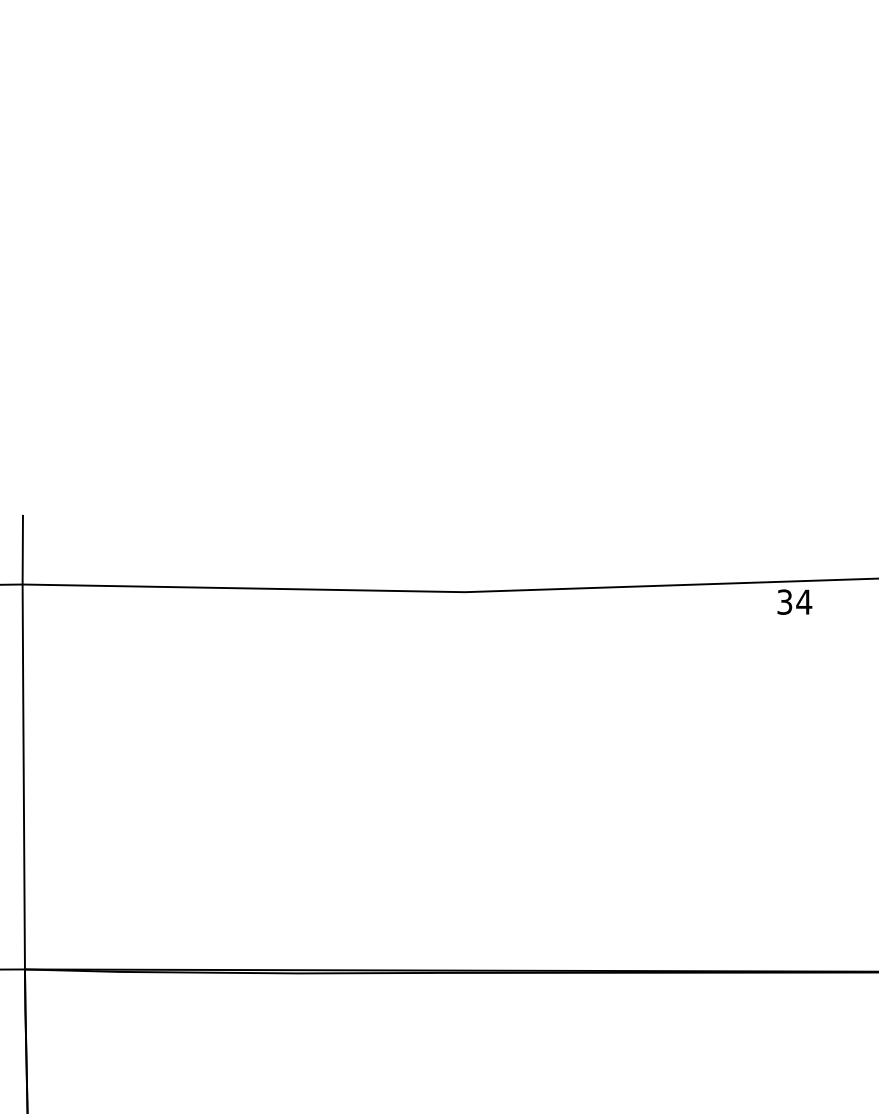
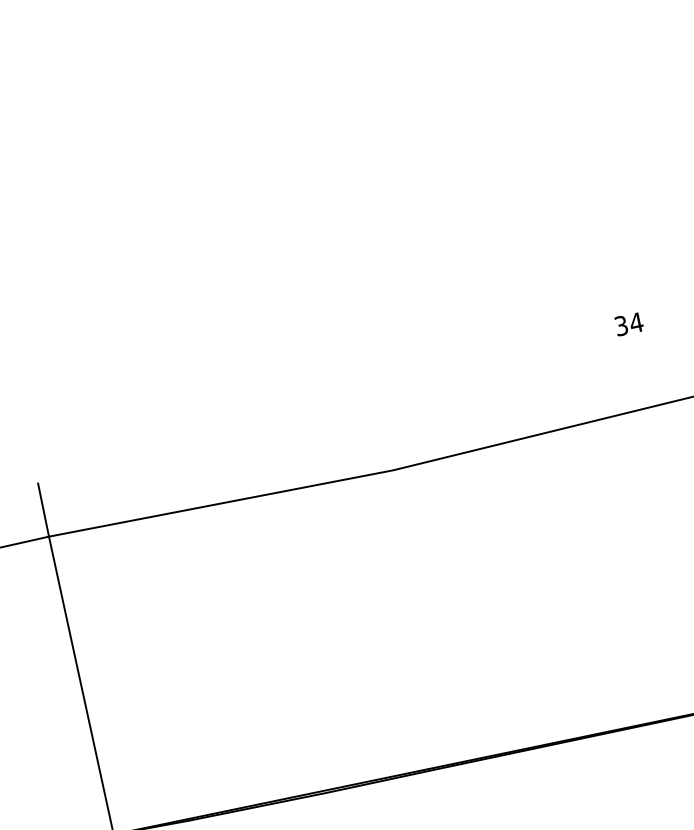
text: (794, 601) -> (628, 323), moved

